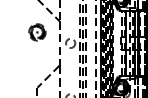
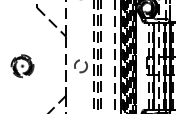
part: (37, 32) -> (22, 66), moved

